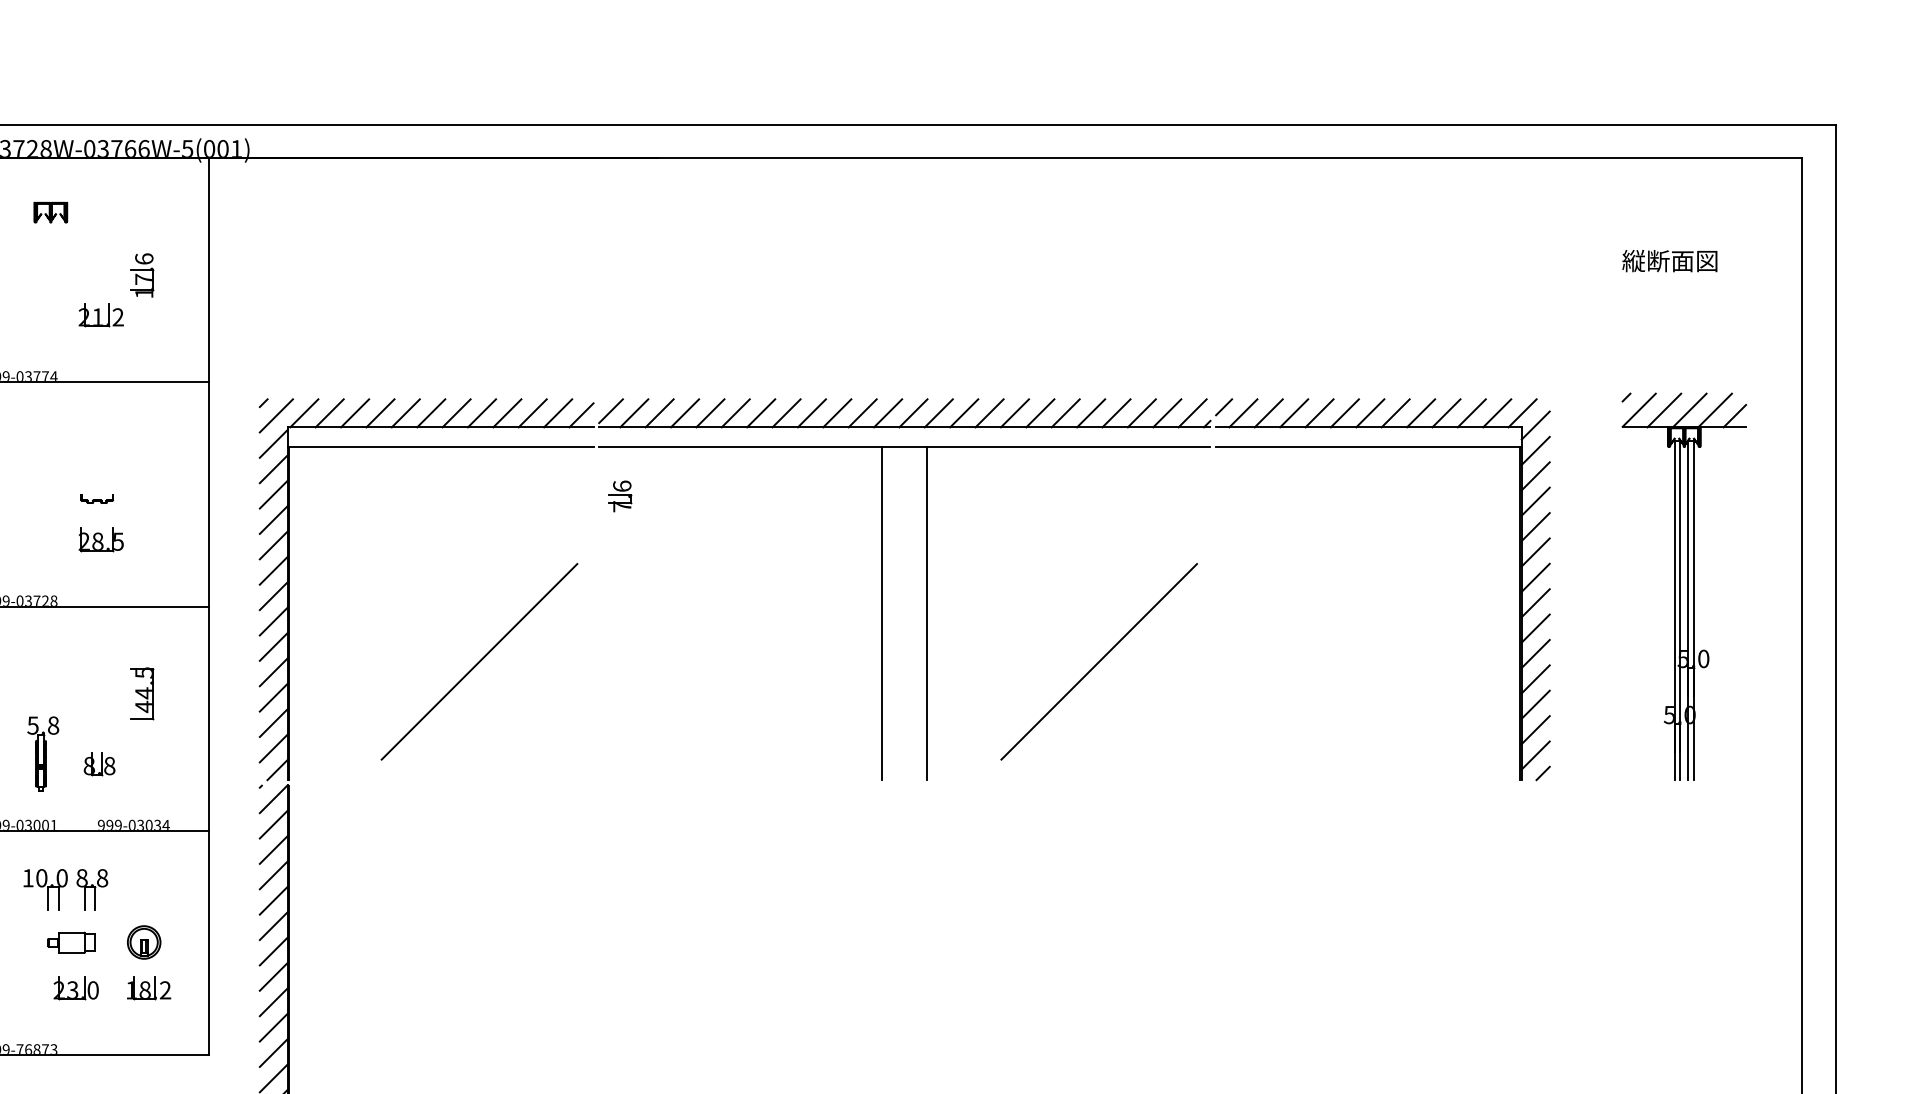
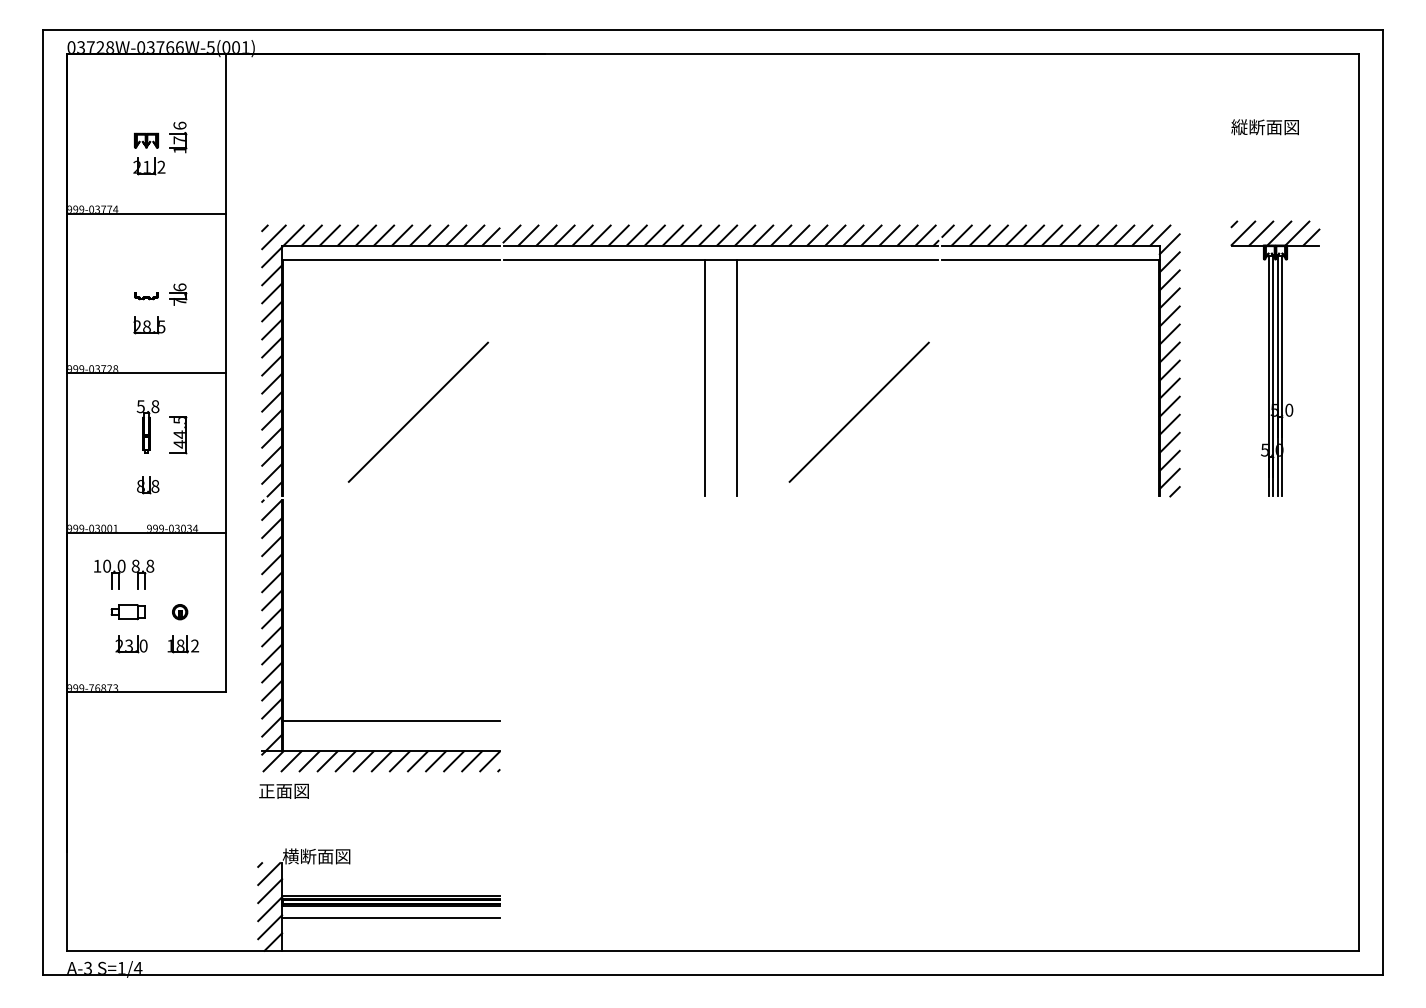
part: (50, 212) -> (146, 140), moved
part: (620, 496) -> (178, 294), moved
part: (42, 753) -> (147, 426), moved
part: (145, 943) -> (180, 612), size x0.62

